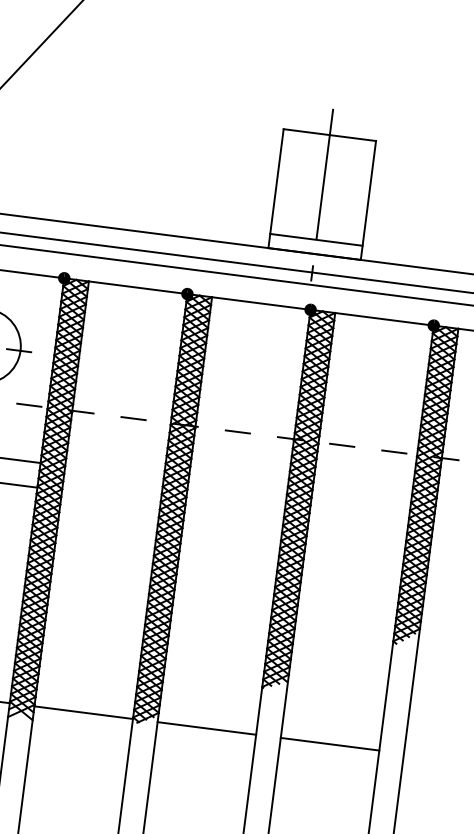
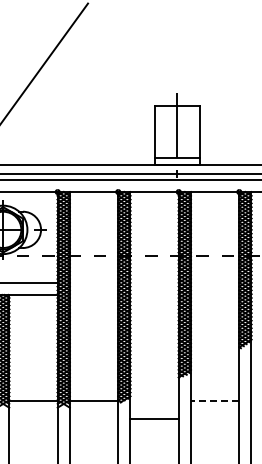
line: (206, 727) -> (154, 418), moved
line: (328, 743) -> (214, 400), solid -> dashed

